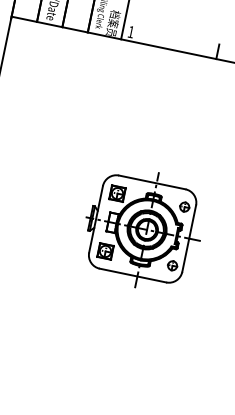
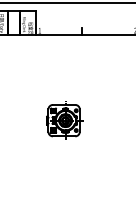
part: (143, 229) -> (64, 120), size x0.7

